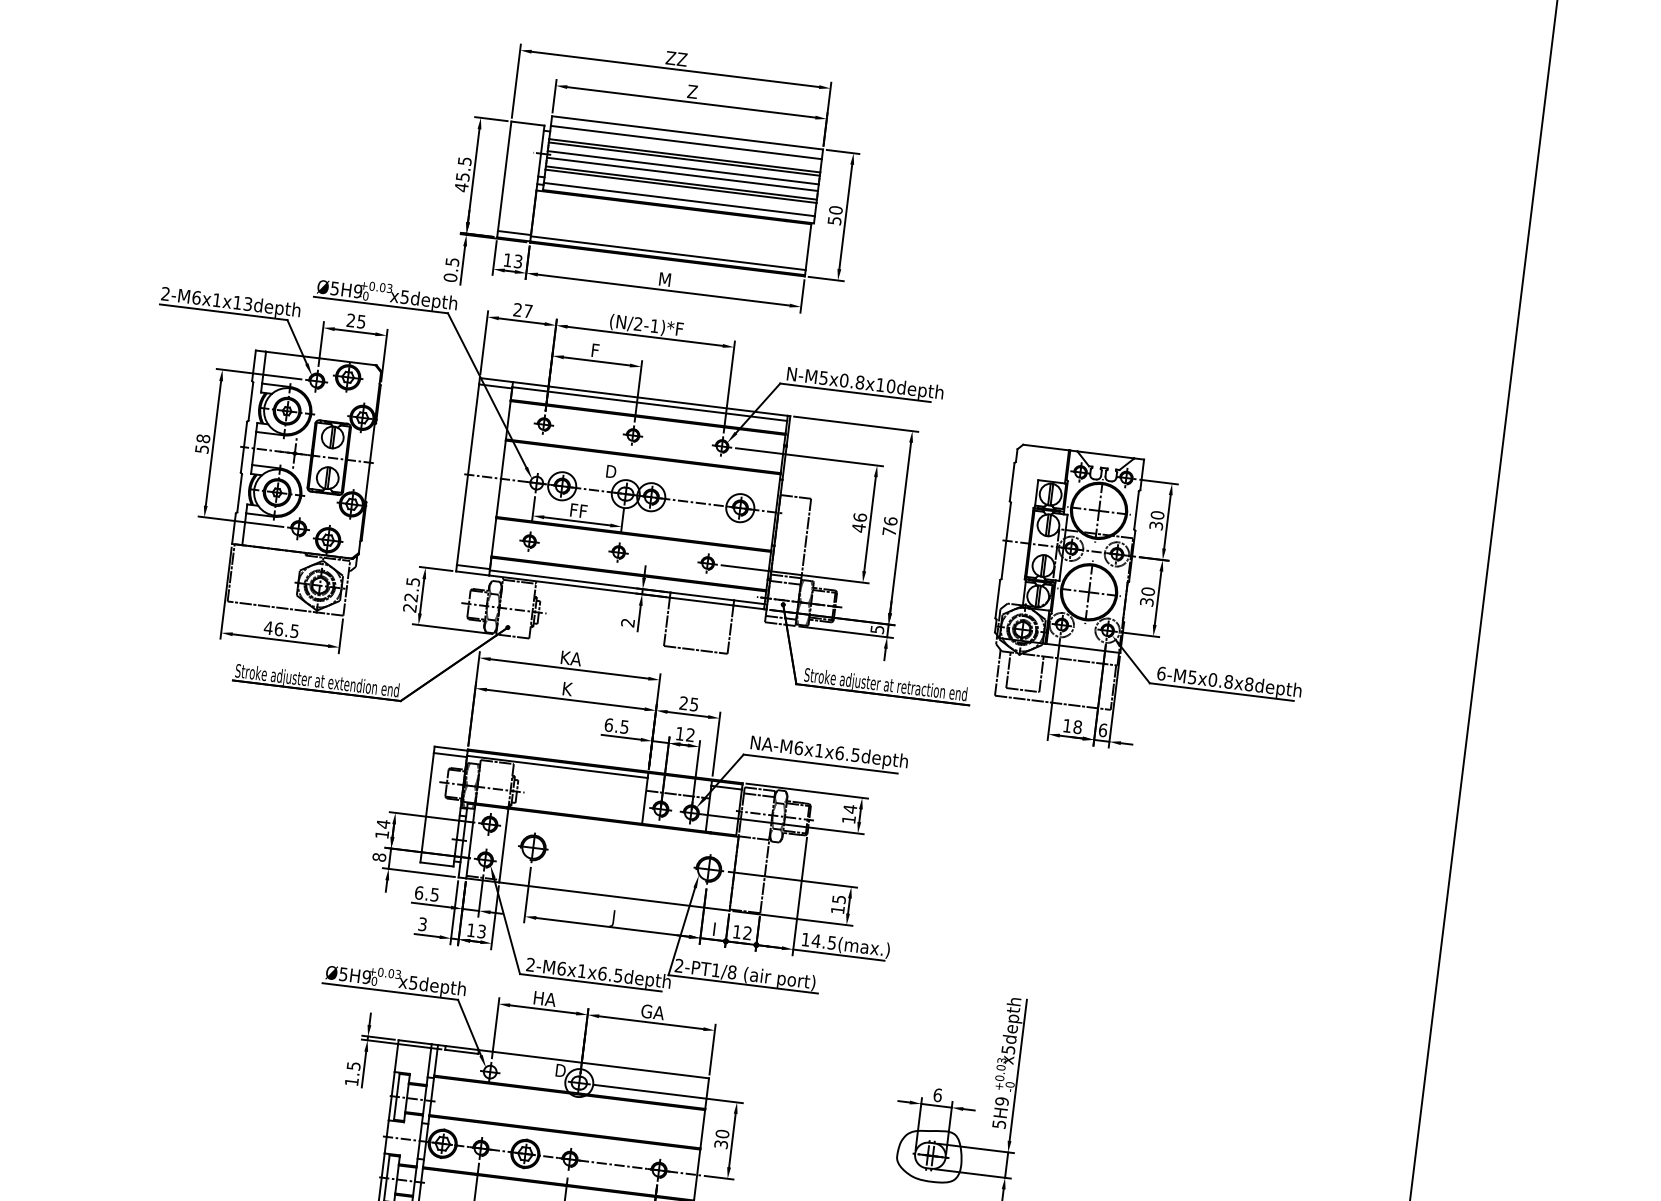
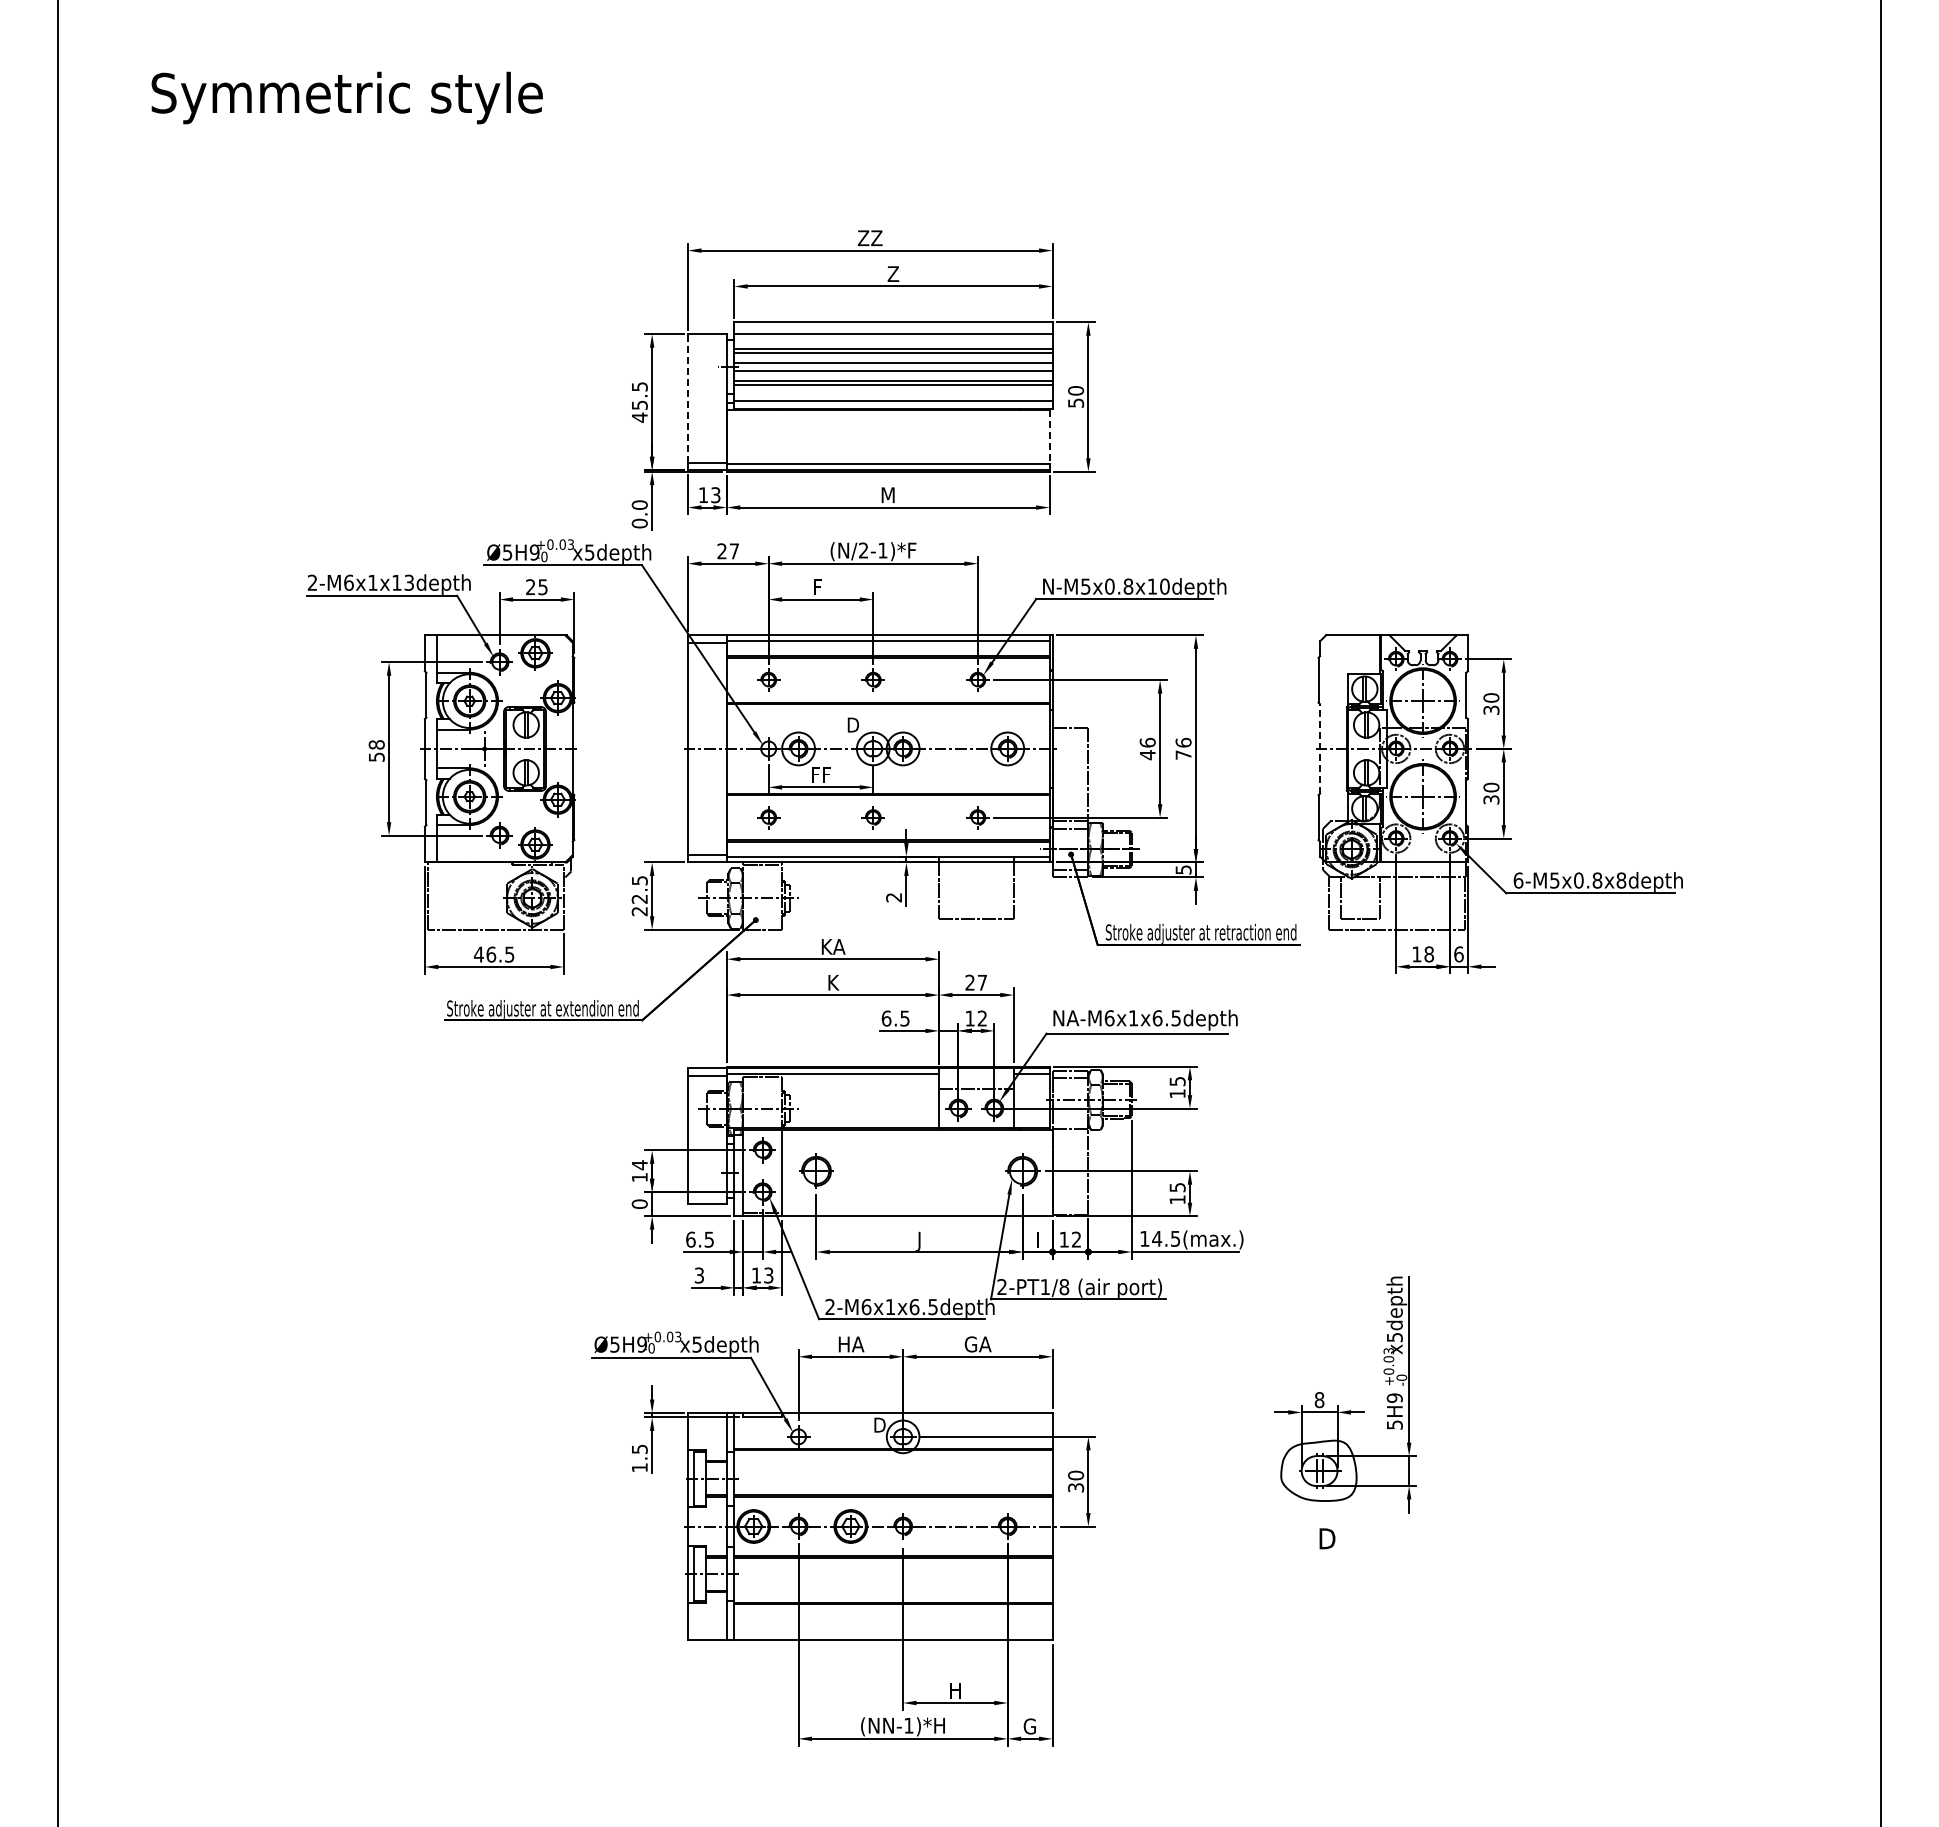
line: (505, 176) -> (688, 398), solid -> dashed
line: (808, 247) -> (1049, 437), solid -> dashed
text: (452, 261) -> (639, 504), 0.5 -> 0.0
line: (1006, 540) -> (1320, 748), solid -> dashed
text: (693, 704) -> (981, 982), 25 -> 27
text: (850, 809) -> (1177, 1081), 14 -> 15
text: (379, 856) -> (639, 1203), 8 -> 0
text: (937, 1094) -> (1319, 1399), 6 -> 8

